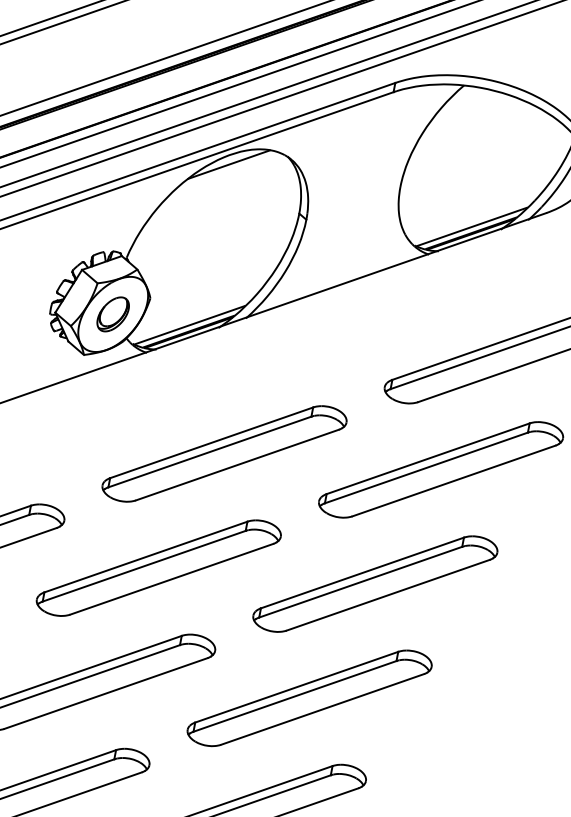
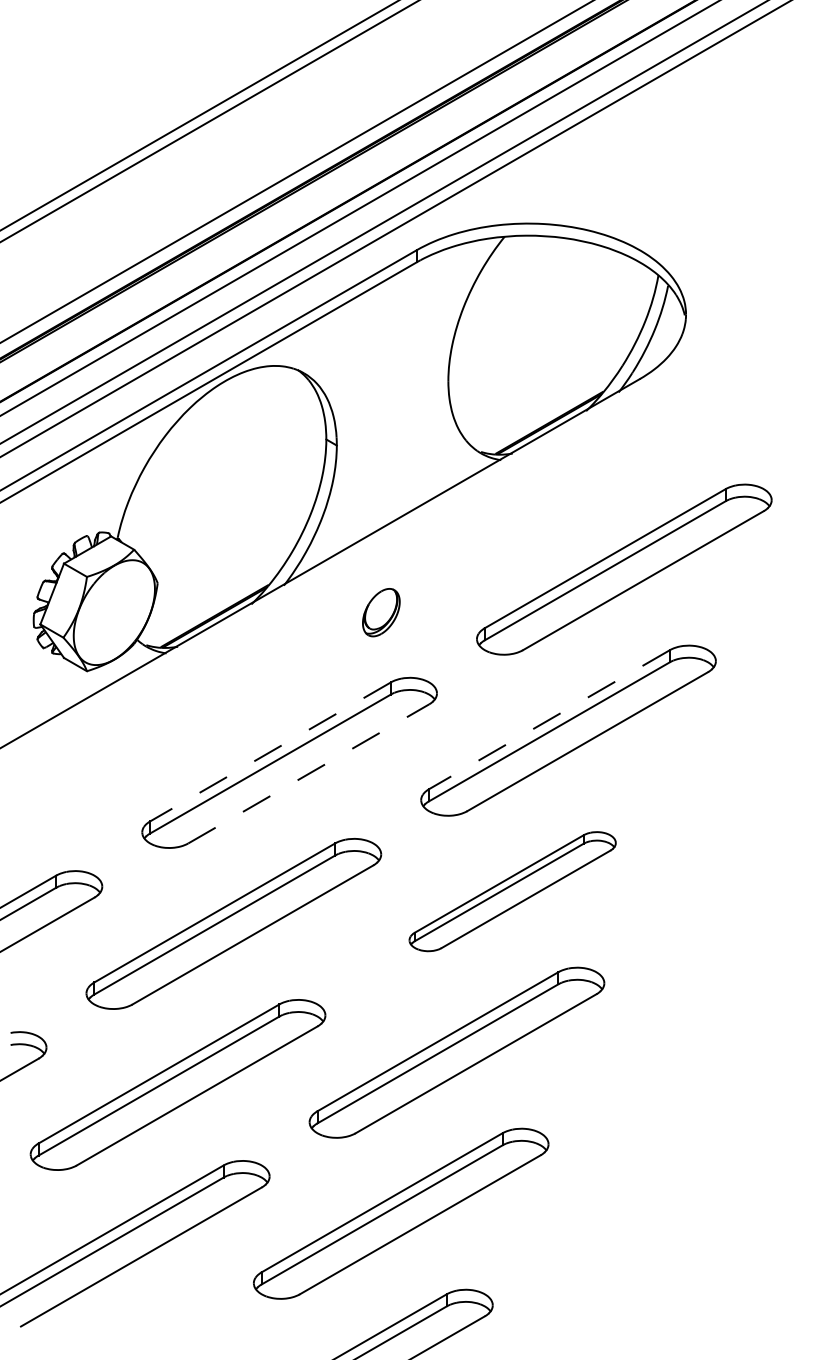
line: (228, 164) -> (224, 394), removed
line: (472, 226) -> (549, 413), removed
part: (113, 314) -> (381, 612), moved
line: (190, 325) -> (214, 607), removed
line: (211, 443) -> (270, 752), solid -> dashed
line: (428, 458) -> (549, 719), solid -> dashed
line: (238, 464) -> (309, 773), solid -> dashed
part: (375, 583) -> (512, 891), size x0.7

